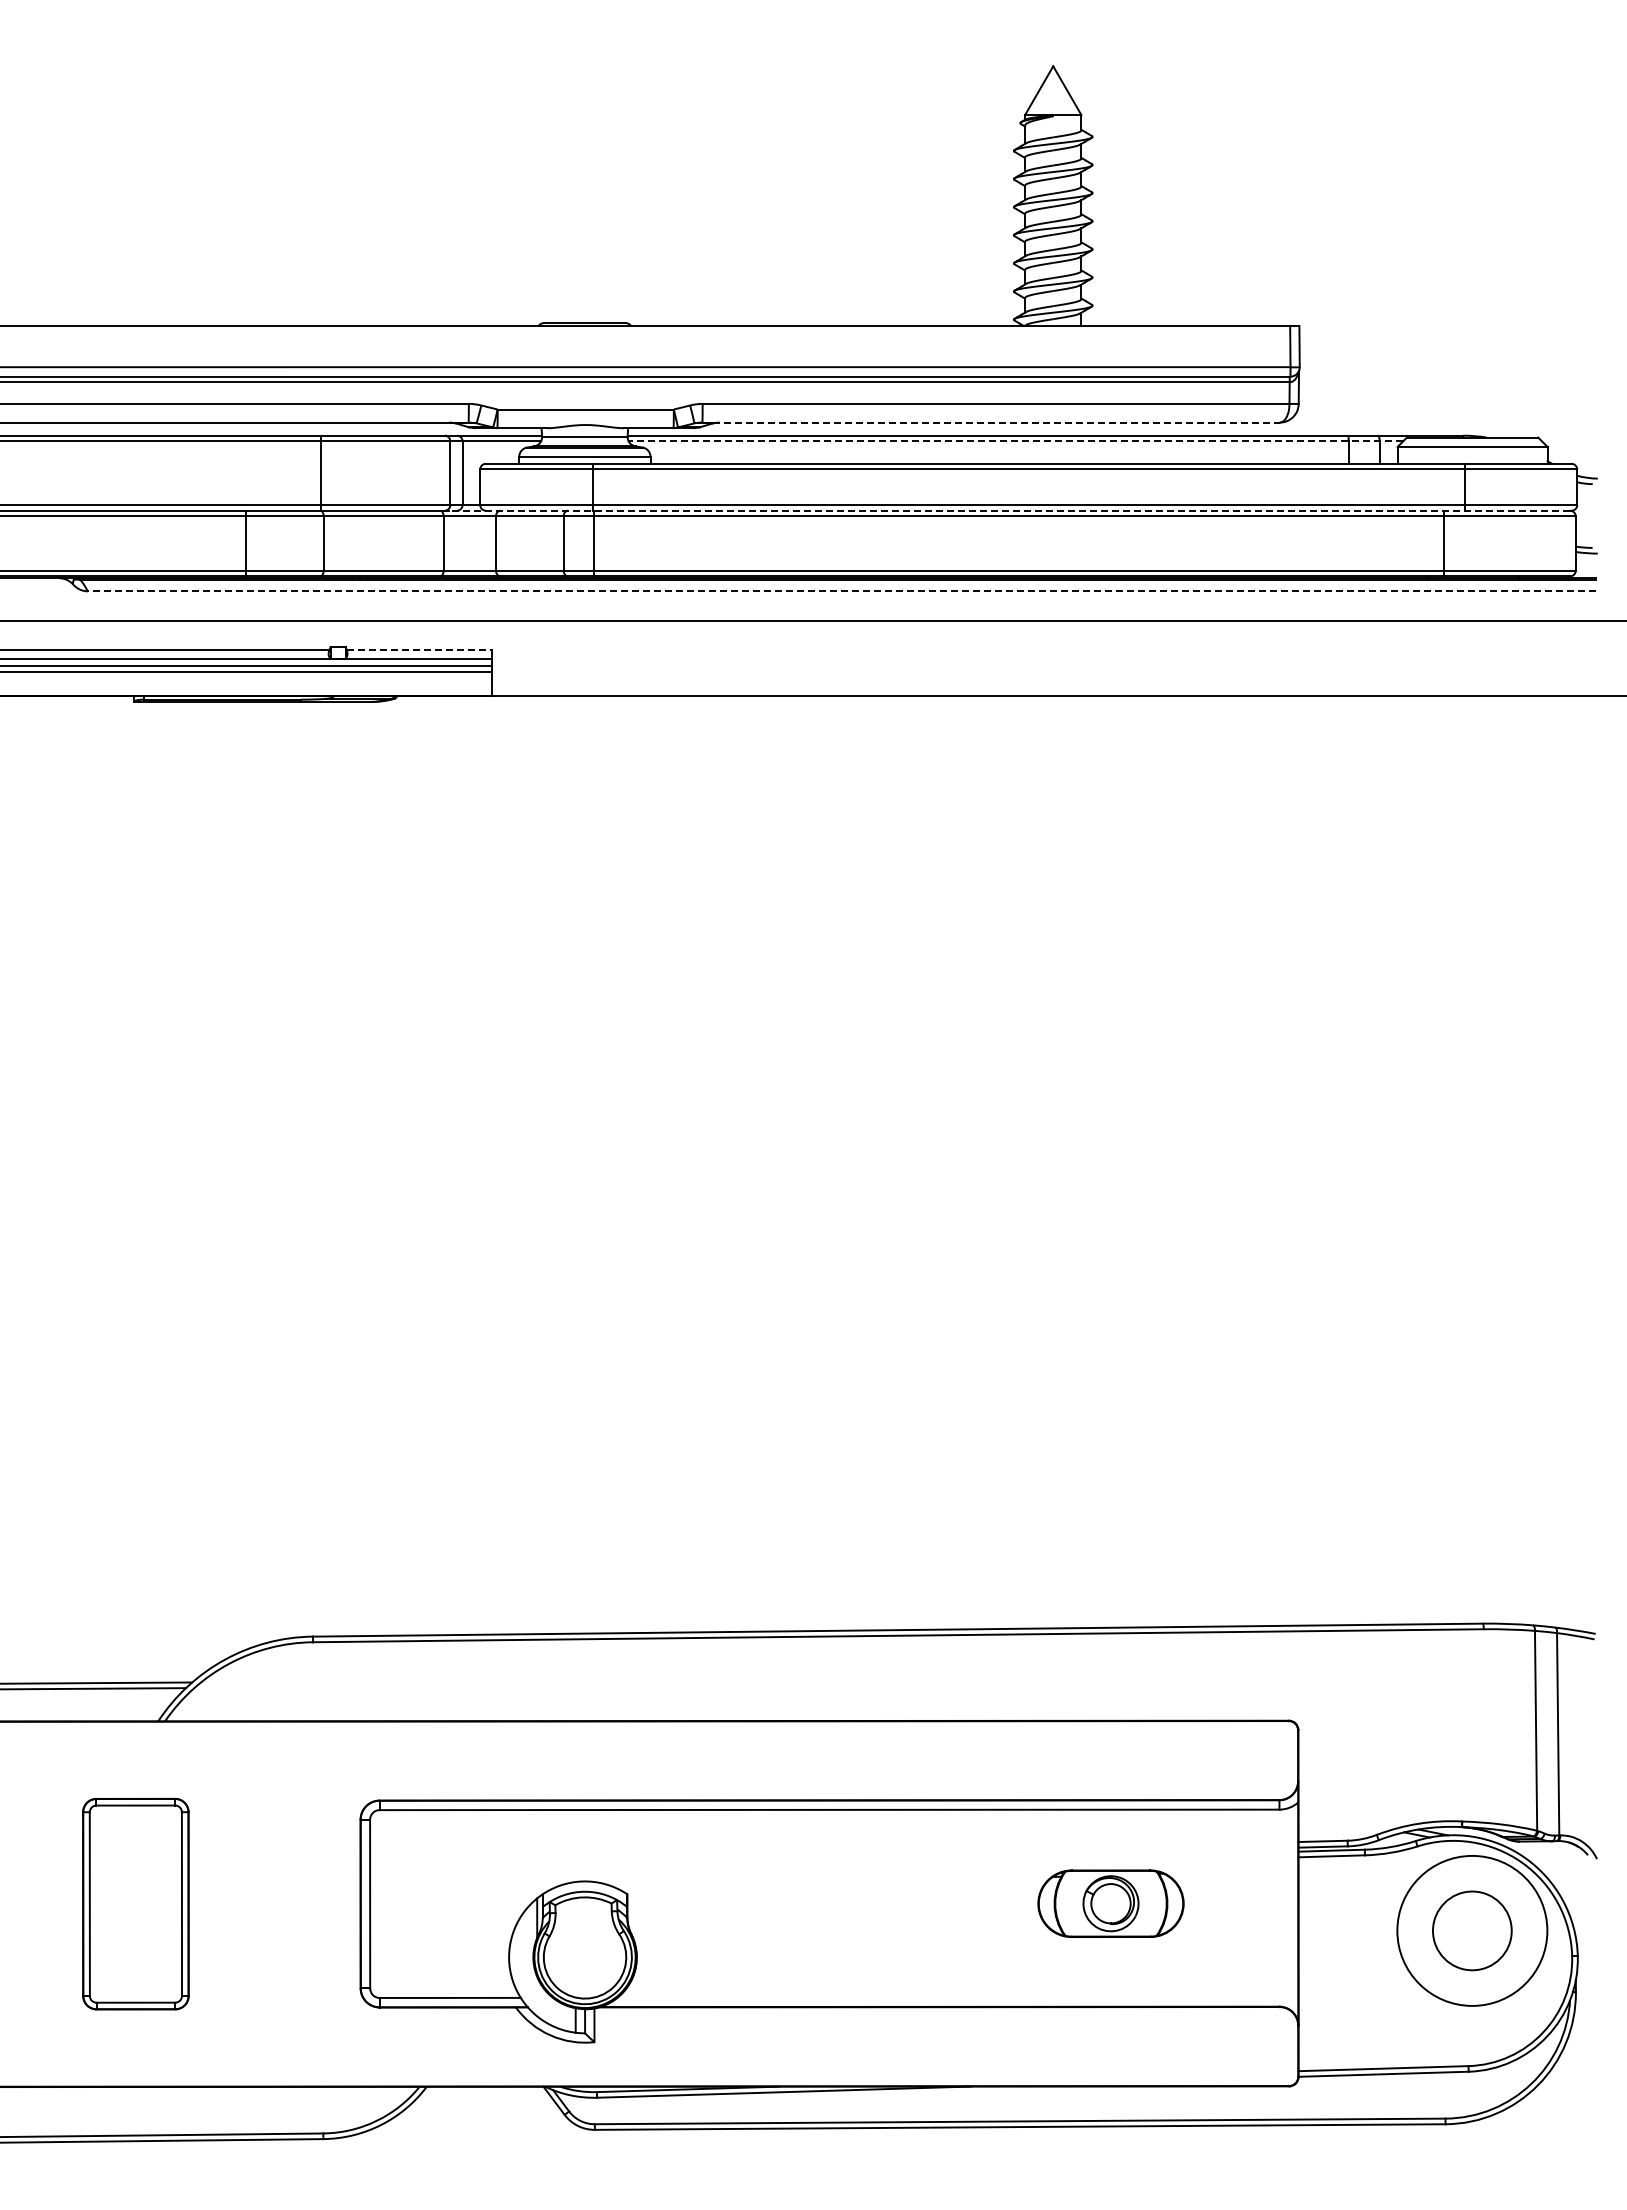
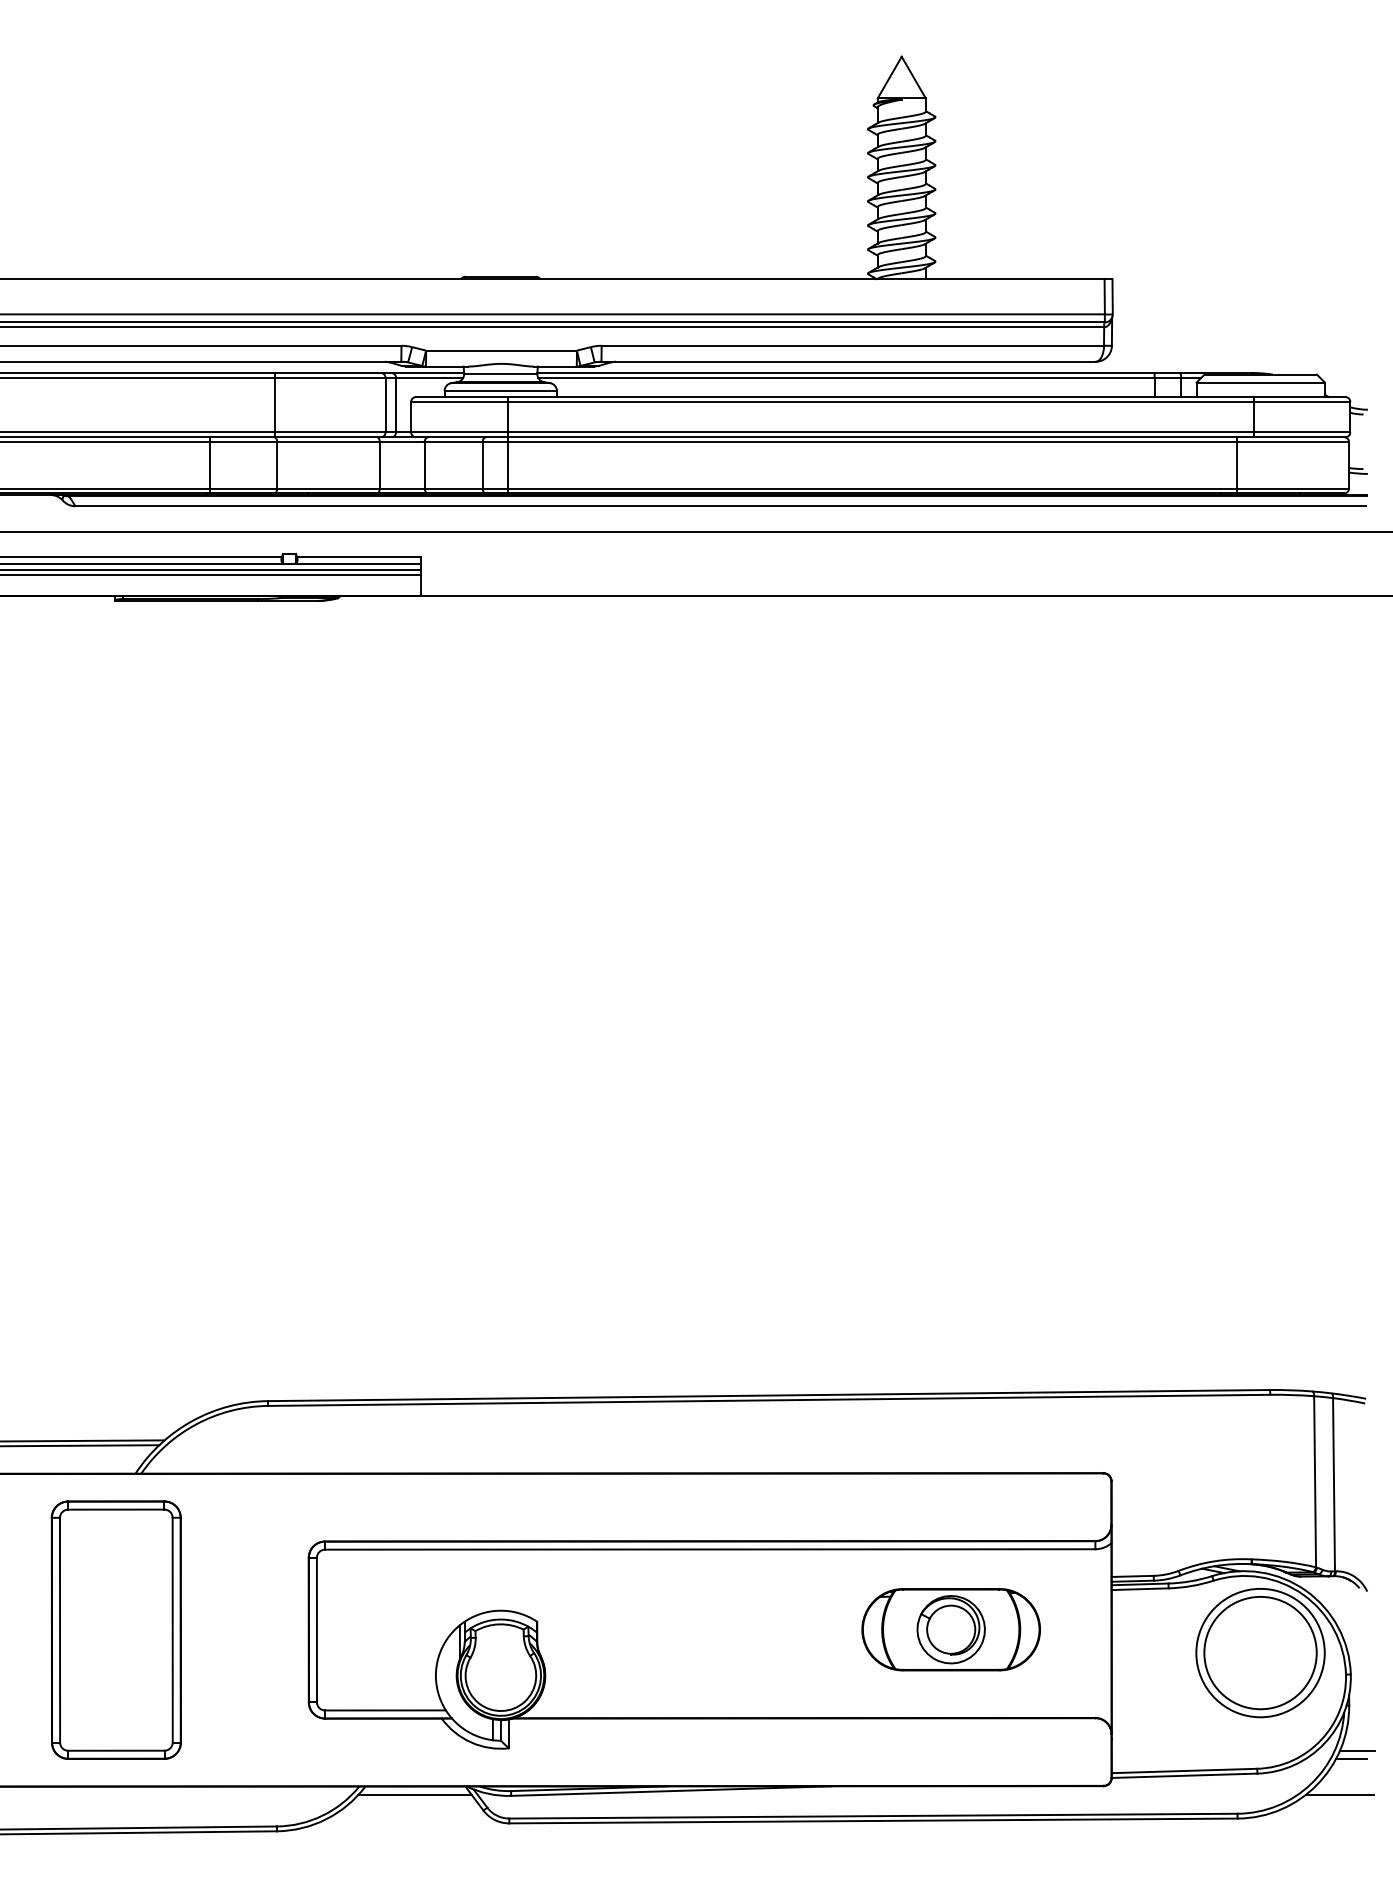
line: (991, 422) -> (848, 361), dashed -> solid
line: (1015, 441) -> (869, 377), dashed -> solid
line: (1009, 510) -> (864, 437), dashed -> solid
line: (841, 591) -> (720, 506), dashed -> solid
line: (419, 650) -> (359, 556), dashed -> solid
part: (135, 1903) -> (116, 1629), size x1.43
part: (1110, 1903) -> (950, 1629), size x1.43
circle: (1472, 1930) -> (1260, 1652), size x1.67
line: (1585, 2044) -> (1357, 1750), added
line: (1578, 2054) -> (1351, 1758), added
line: (484, 2096) -> (414, 1794), added
line: (1565, 2096) -> (1340, 1794), added

